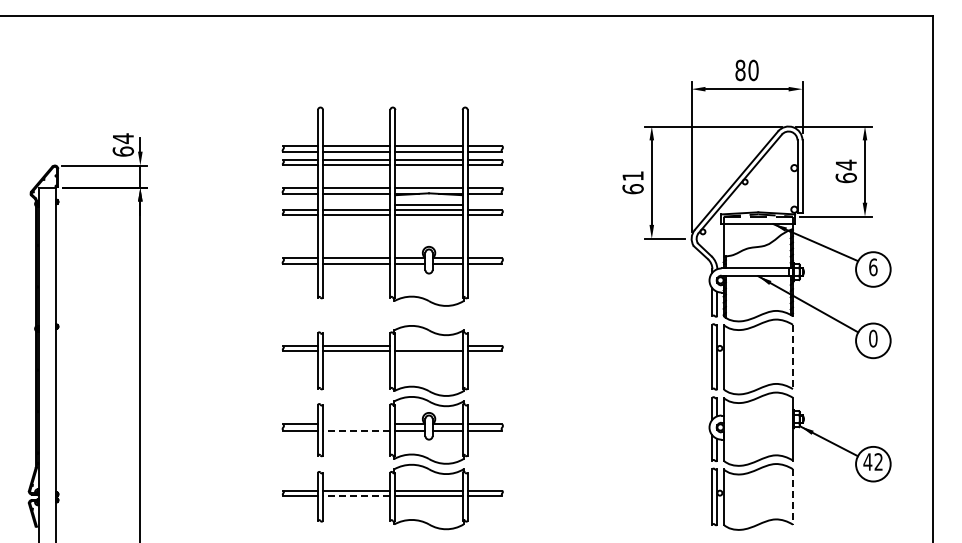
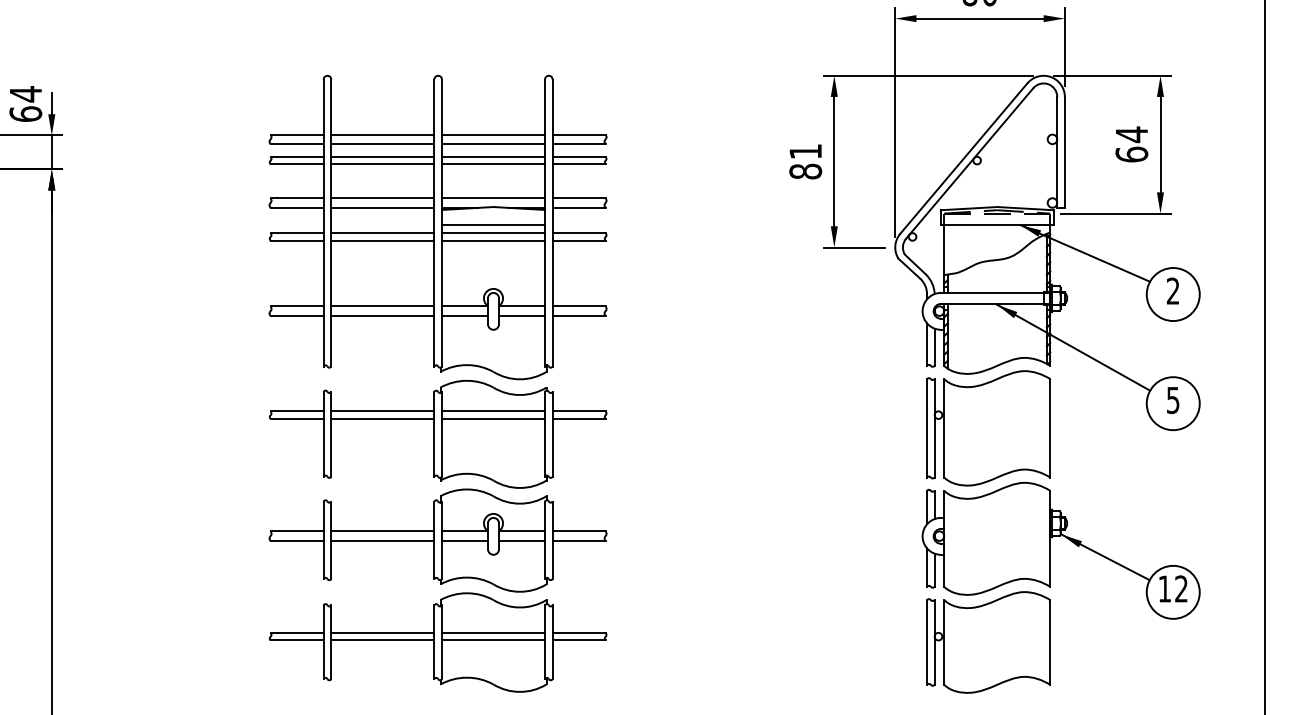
text: (632, 189) -> (804, 172), 61 -> 81
part: (392, 206) -> (437, 227), moved
text: (873, 267) -> (1173, 291), 6 -> 2
text: (873, 338) -> (1173, 400), 0 -> 5
line: (428, 345) -> (492, 410), added
line: (792, 357) -> (1049, 429), dashed -> solid
line: (356, 424) -> (382, 531), added
line: (356, 430) -> (382, 540), dashed -> solid
text: (867, 461) -> (1164, 588), 42 -> 12
line: (356, 495) -> (382, 640), dashed -> solid
line: (792, 496) -> (1049, 641), dashed -> solid

